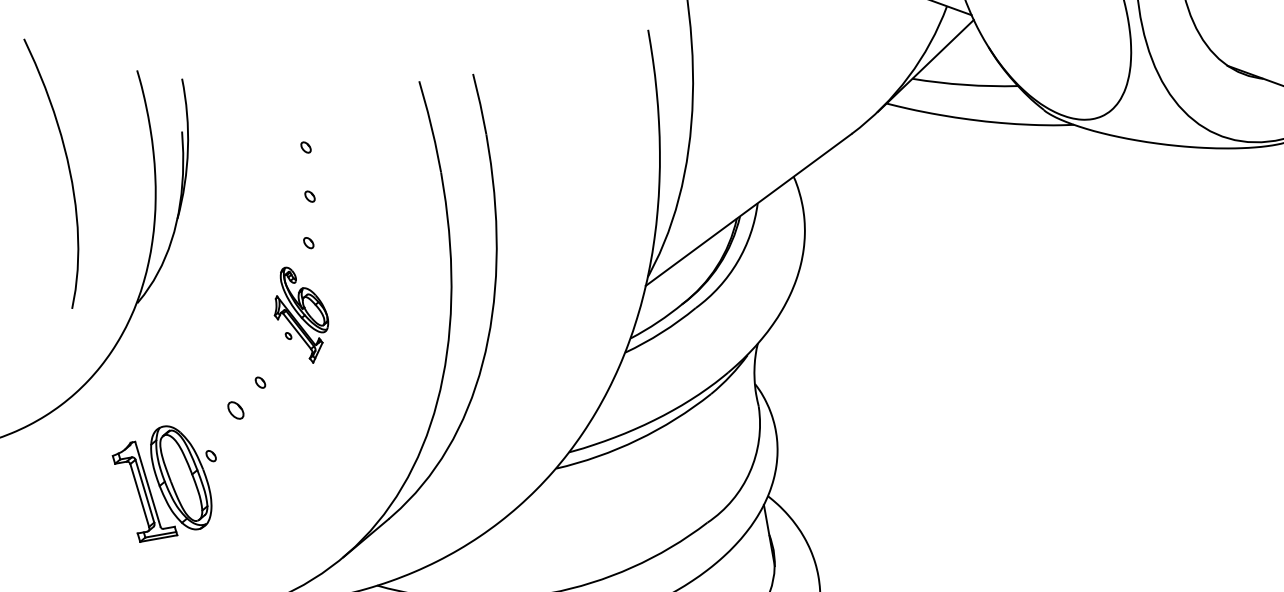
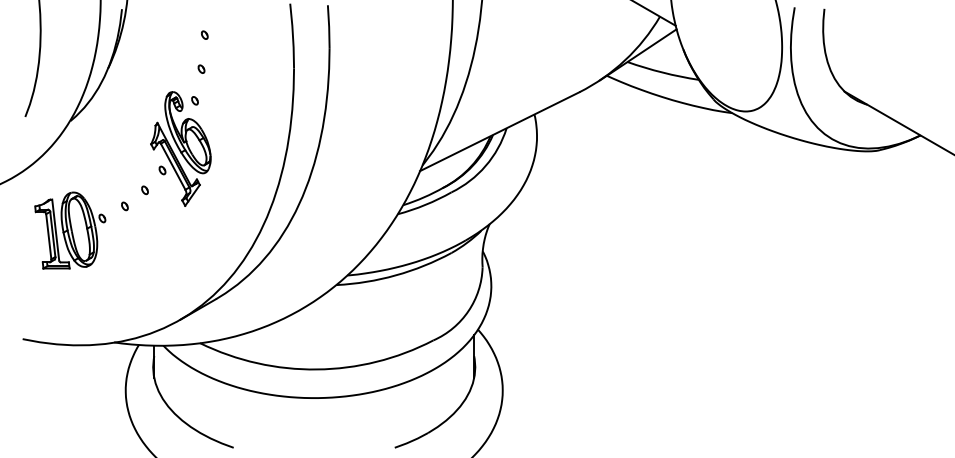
part: (300, 314) -> (180, 148), size x1.67
part: (235, 410) -> (124, 206), size x0.62
part: (168, 481) -> (70, 230), moved

